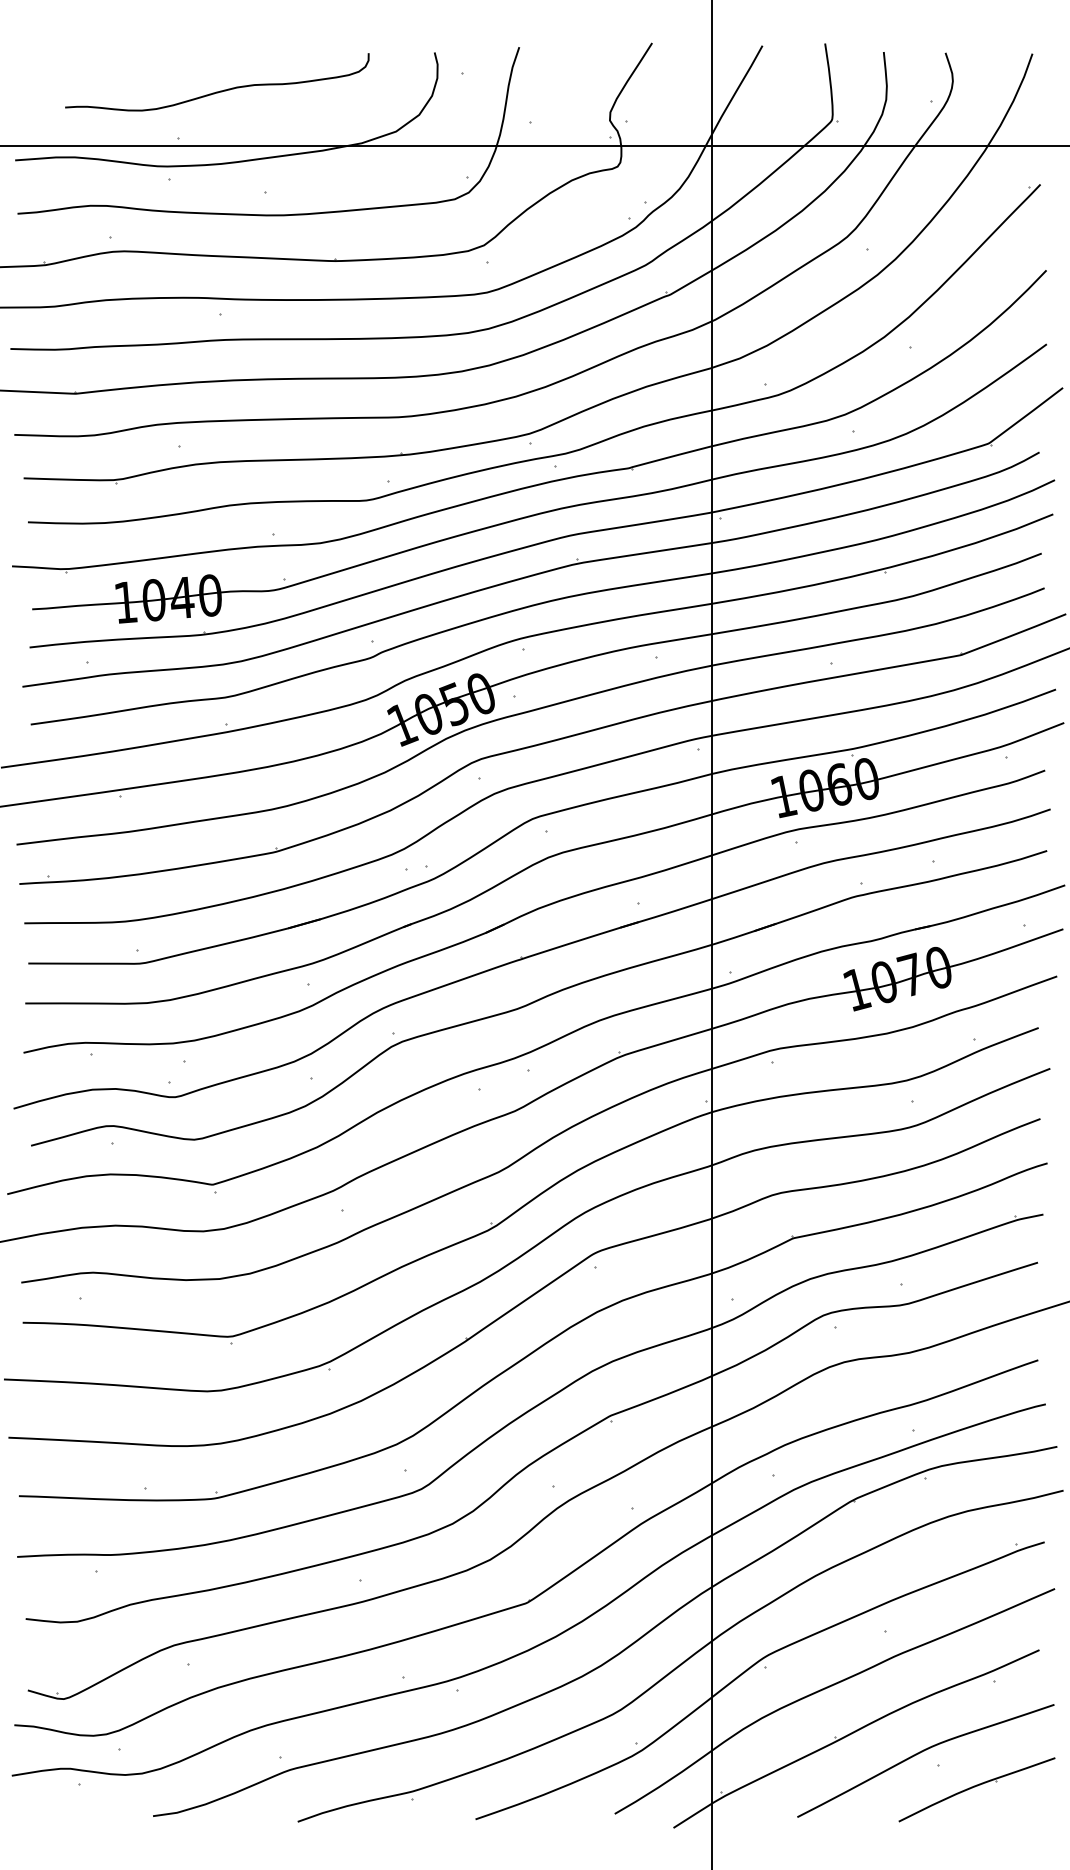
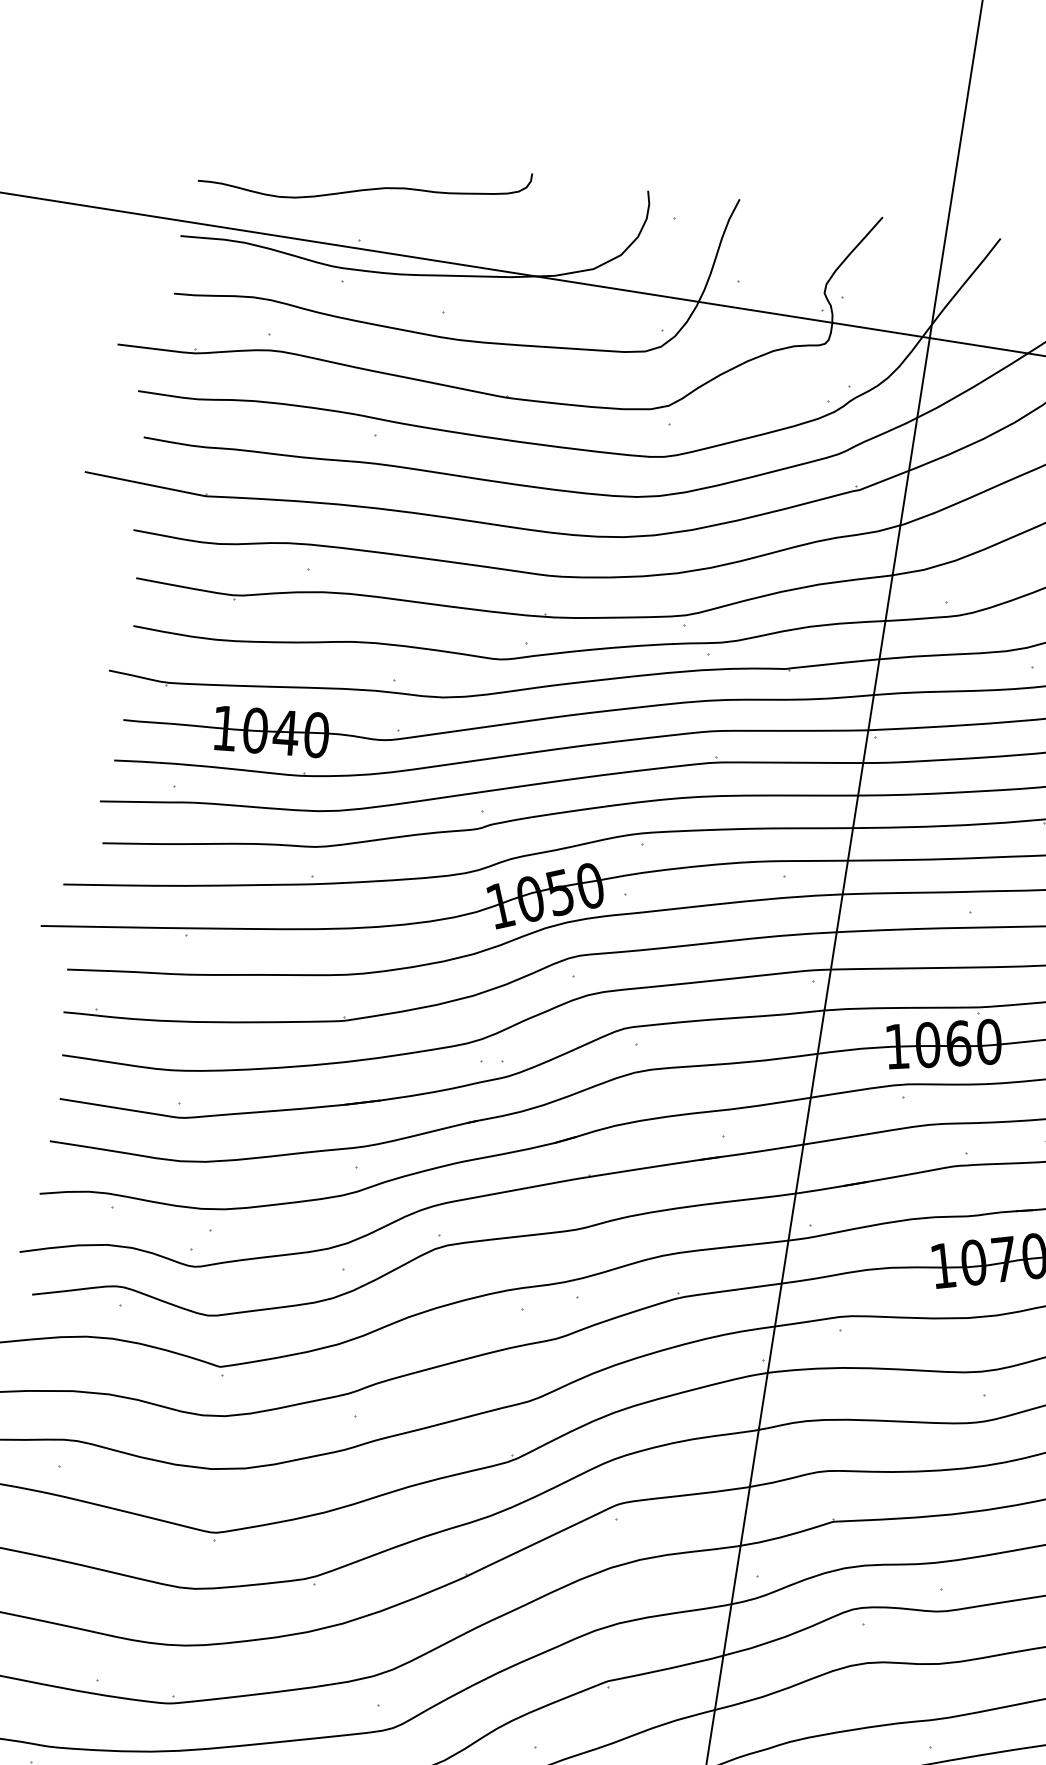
curve: (220, 90) -> (367, 188), moved

